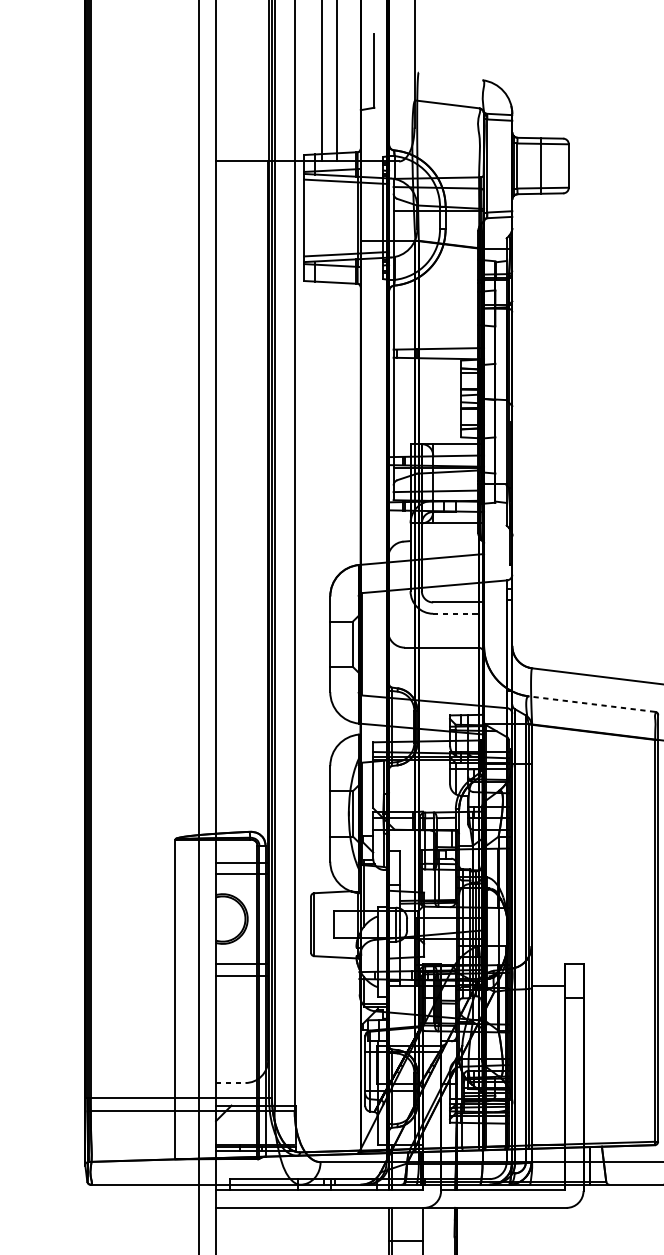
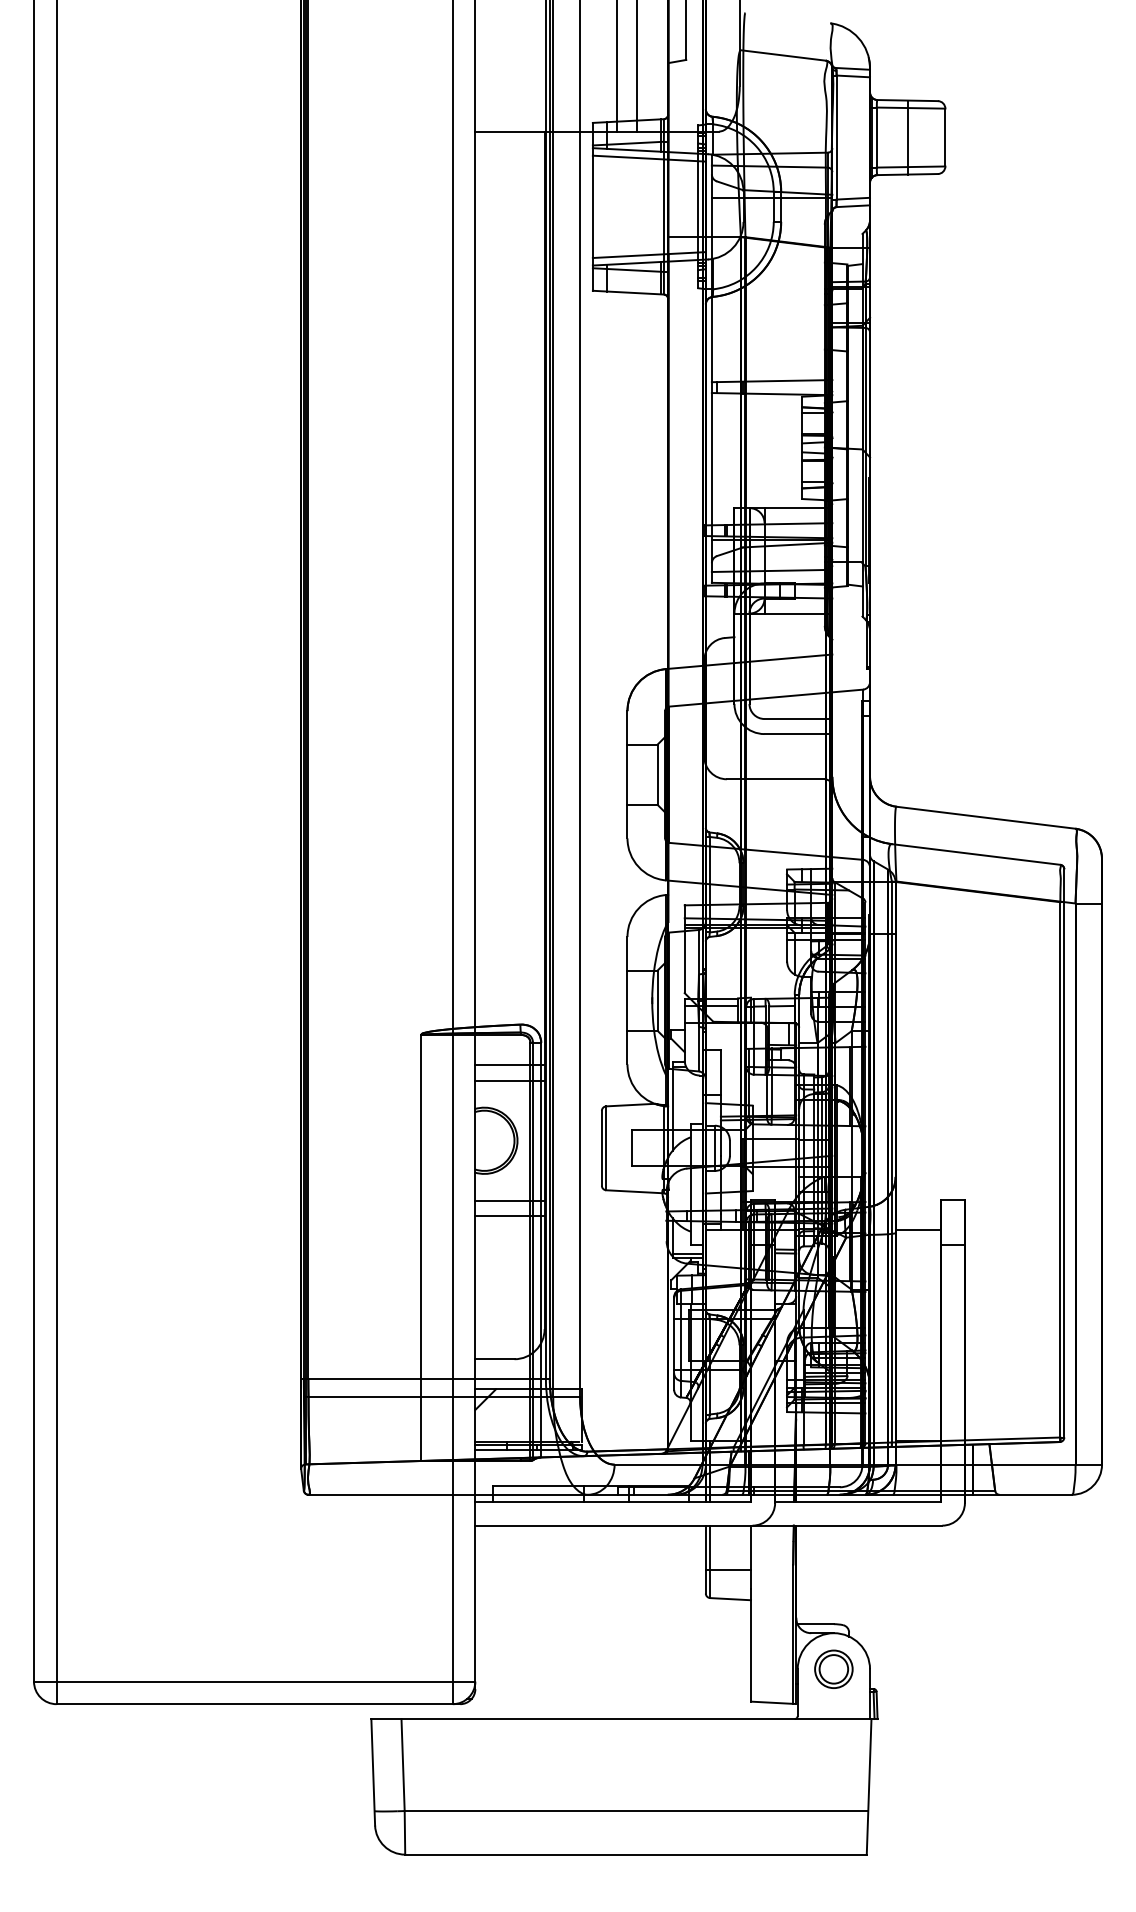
line: (458, 614) -> (798, 734), dashed -> solid
line: (592, 704) -> (976, 854), dashed -> solid
line: (230, 1083) -> (494, 1359), dashed -> solid

